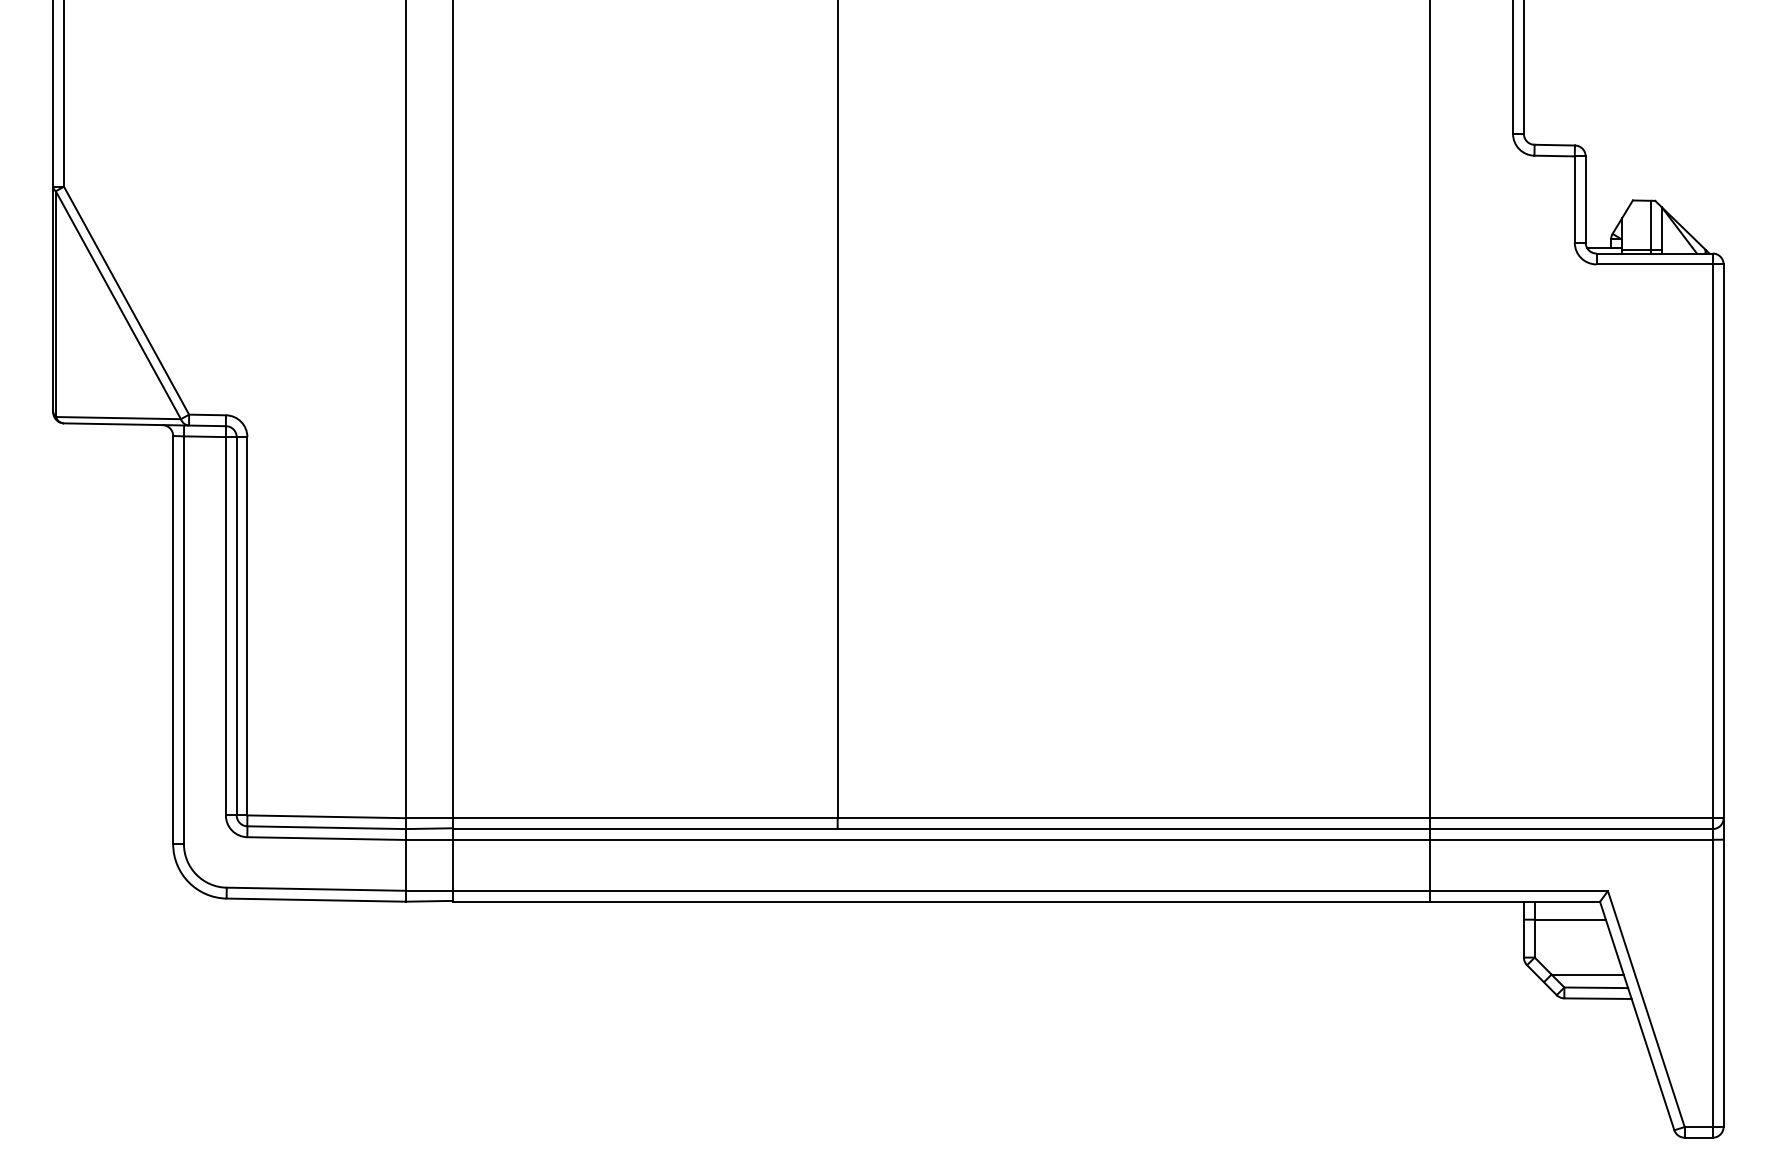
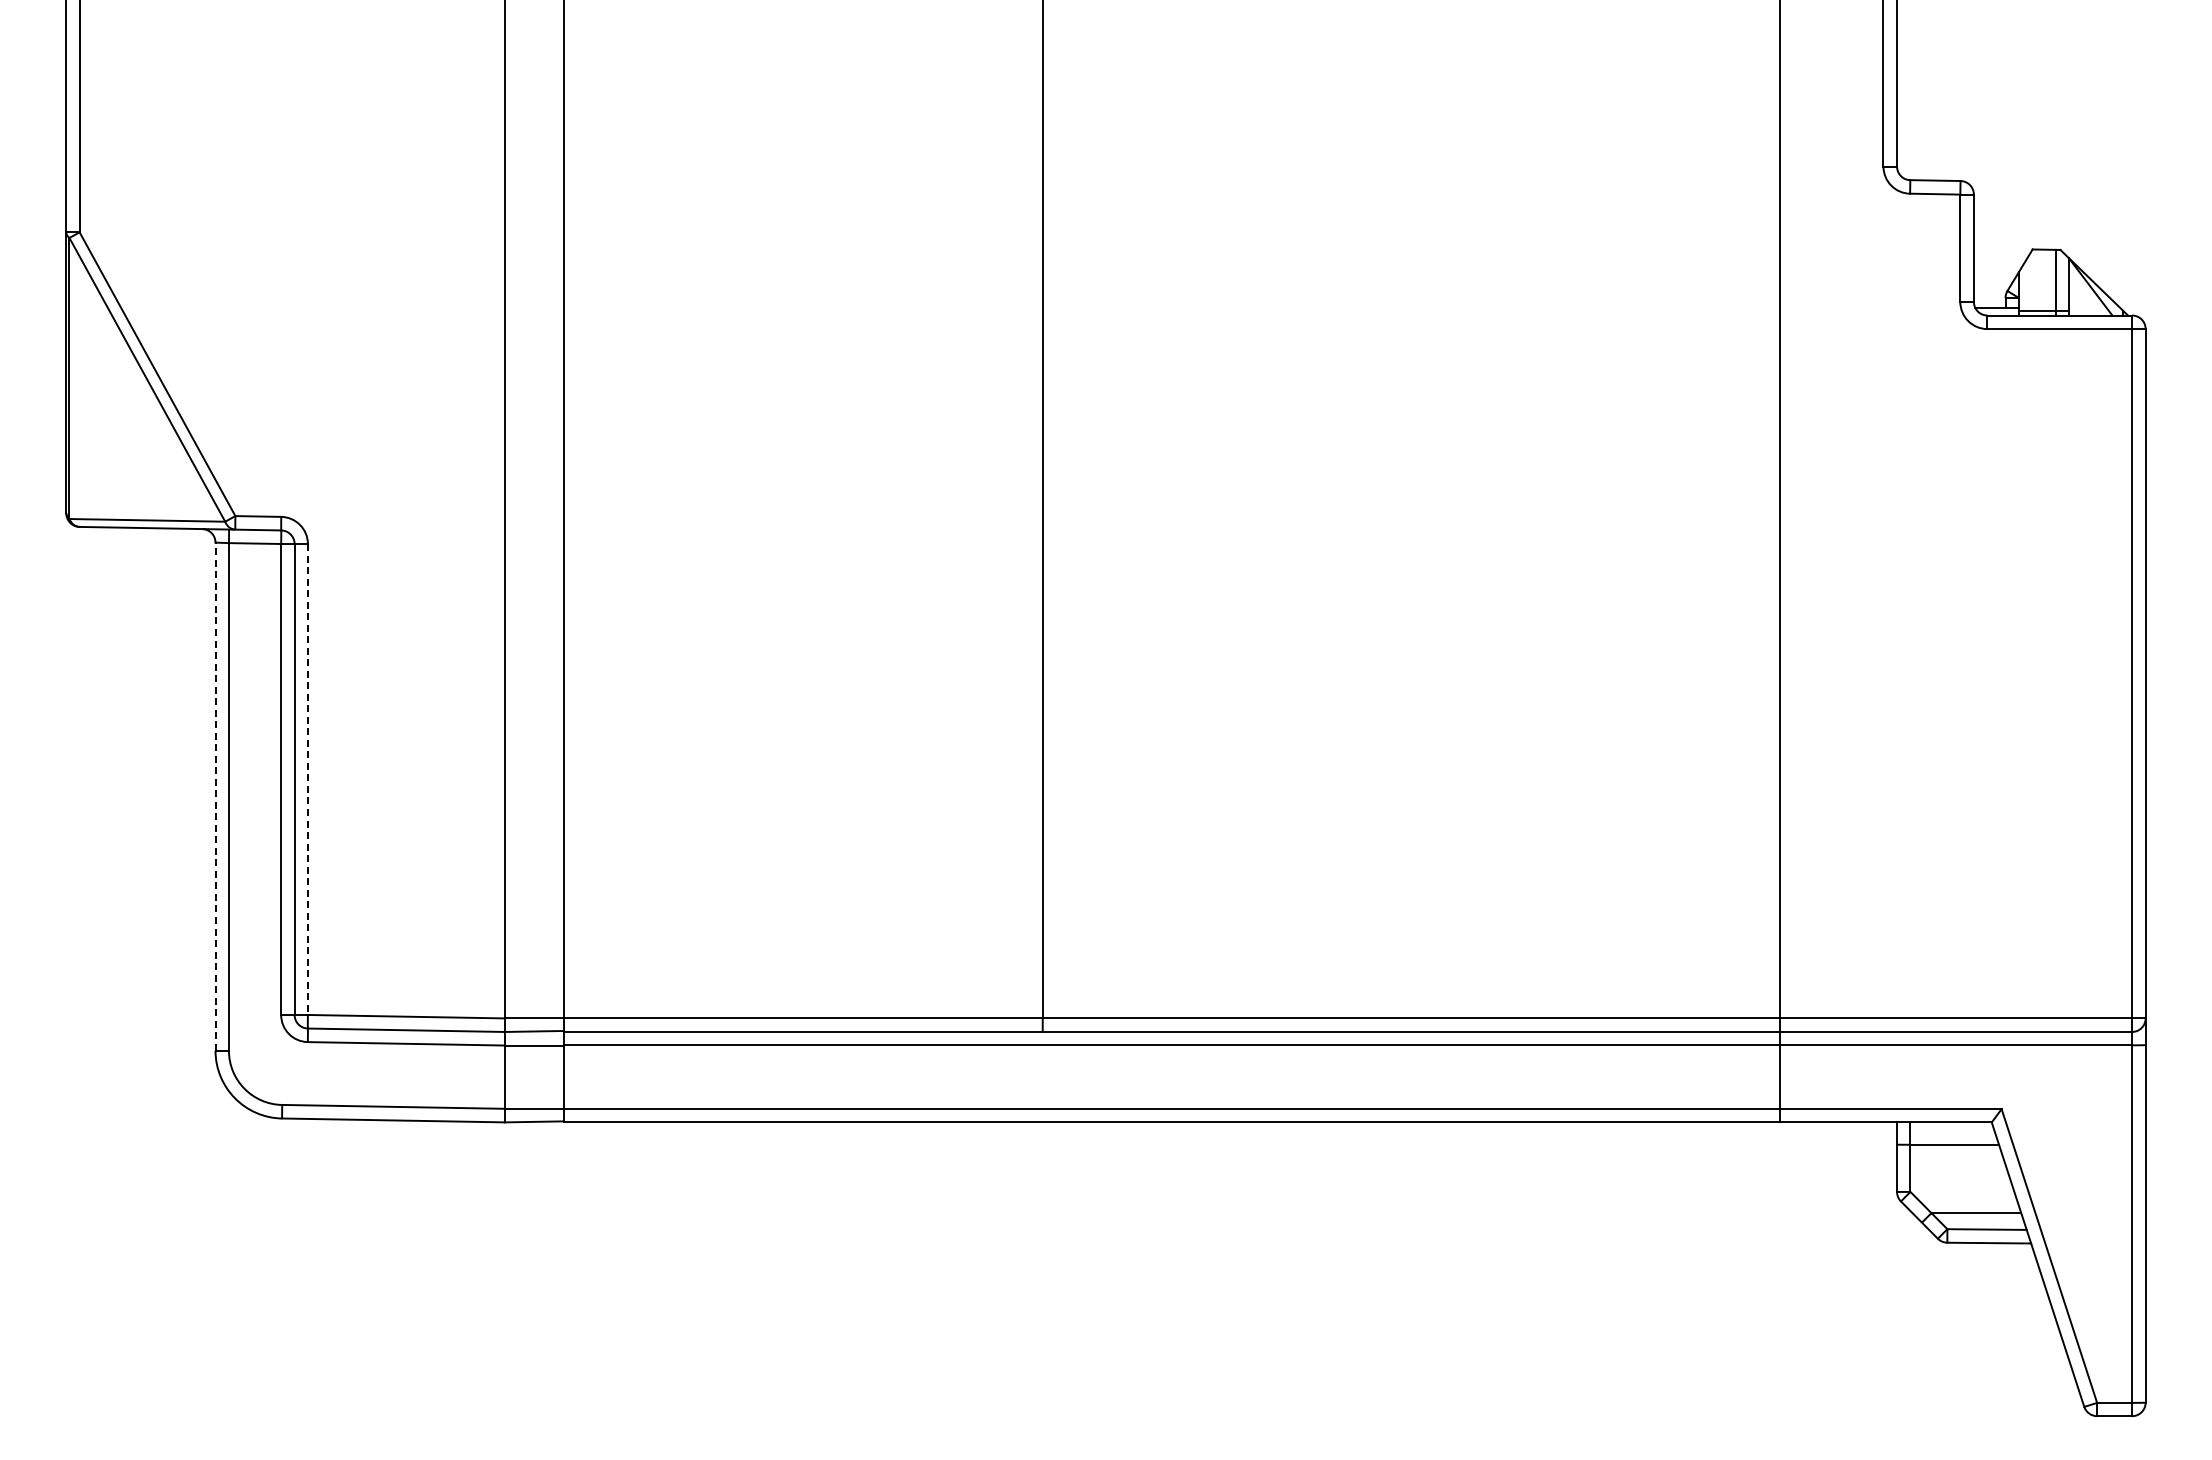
line: (247, 627) -> (307, 780), solid -> dashed
line: (173, 639) -> (215, 796), solid -> dashed

